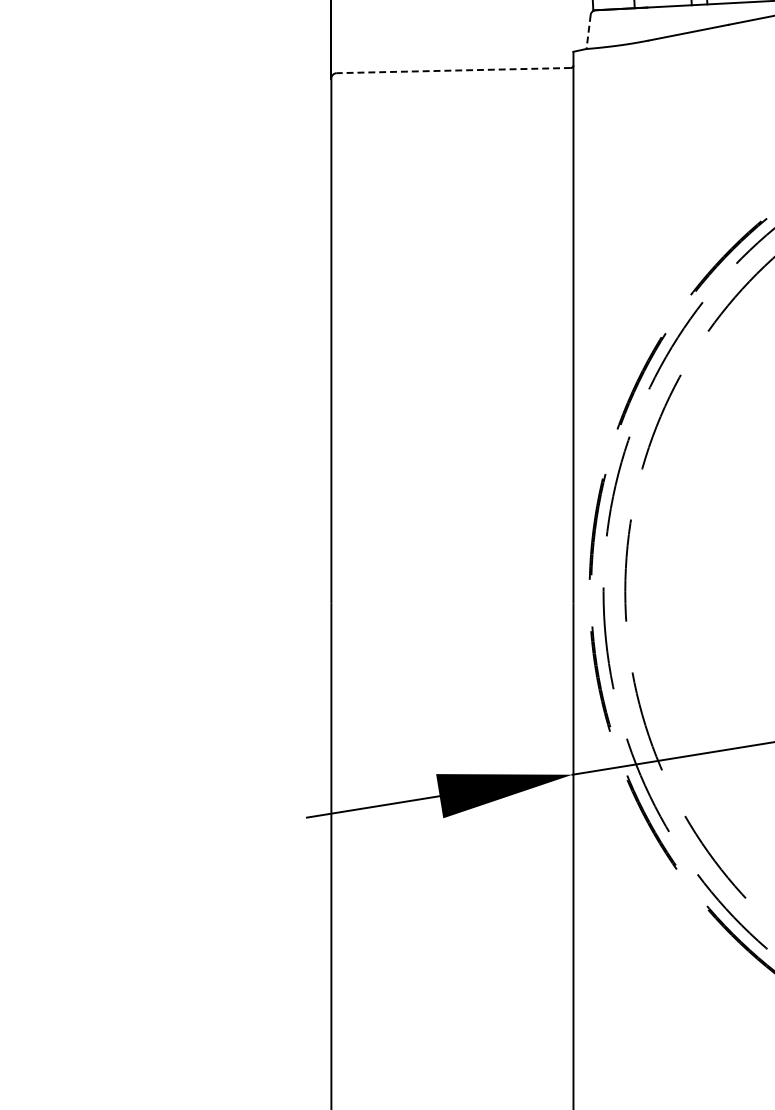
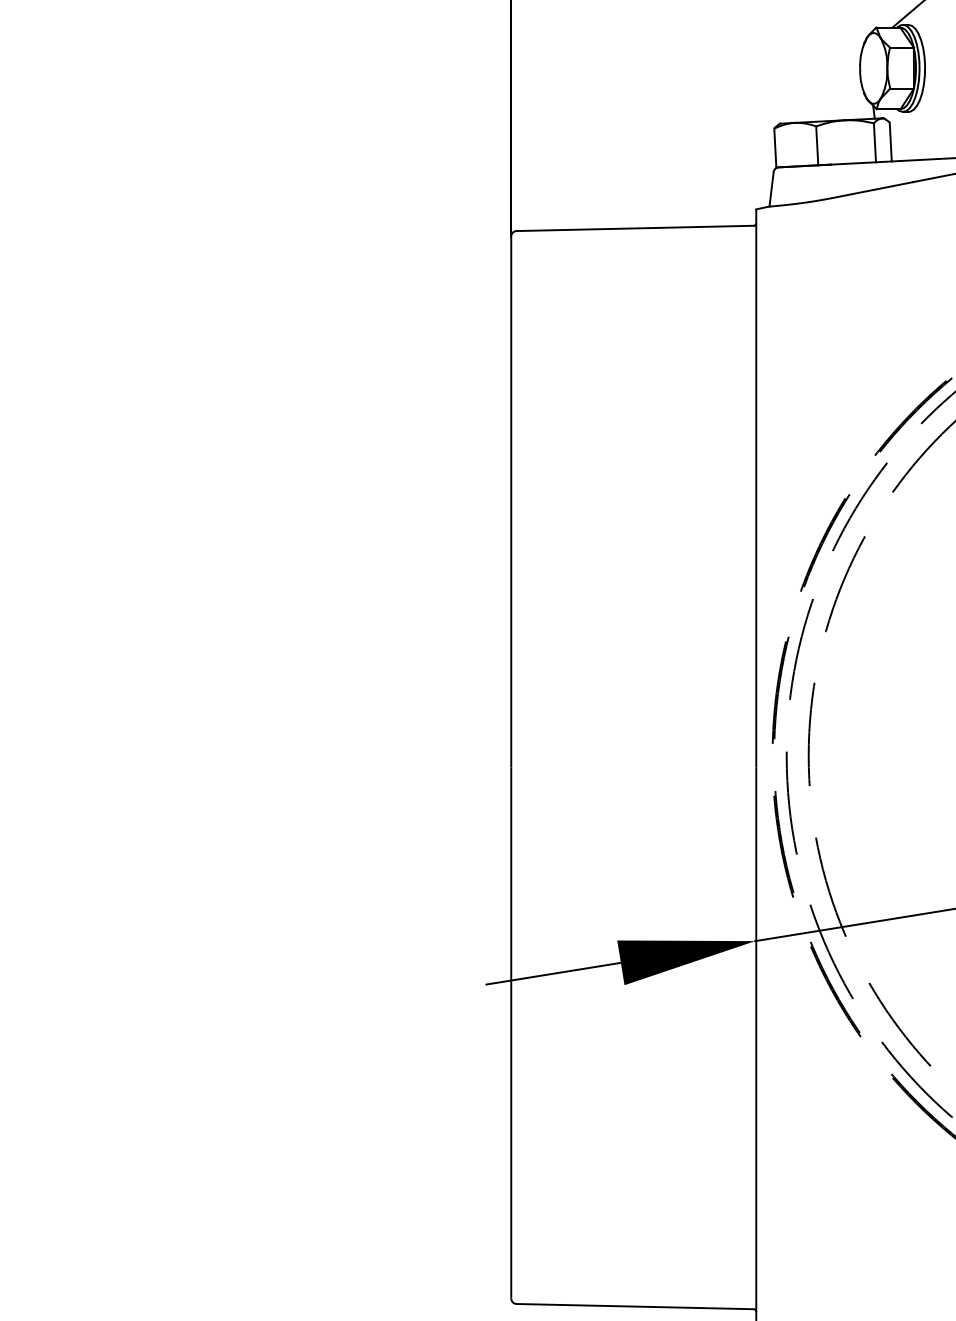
line: (588, 32) -> (771, 189), dashed -> solid
line: (454, 70) -> (635, 228), dashed -> solid

